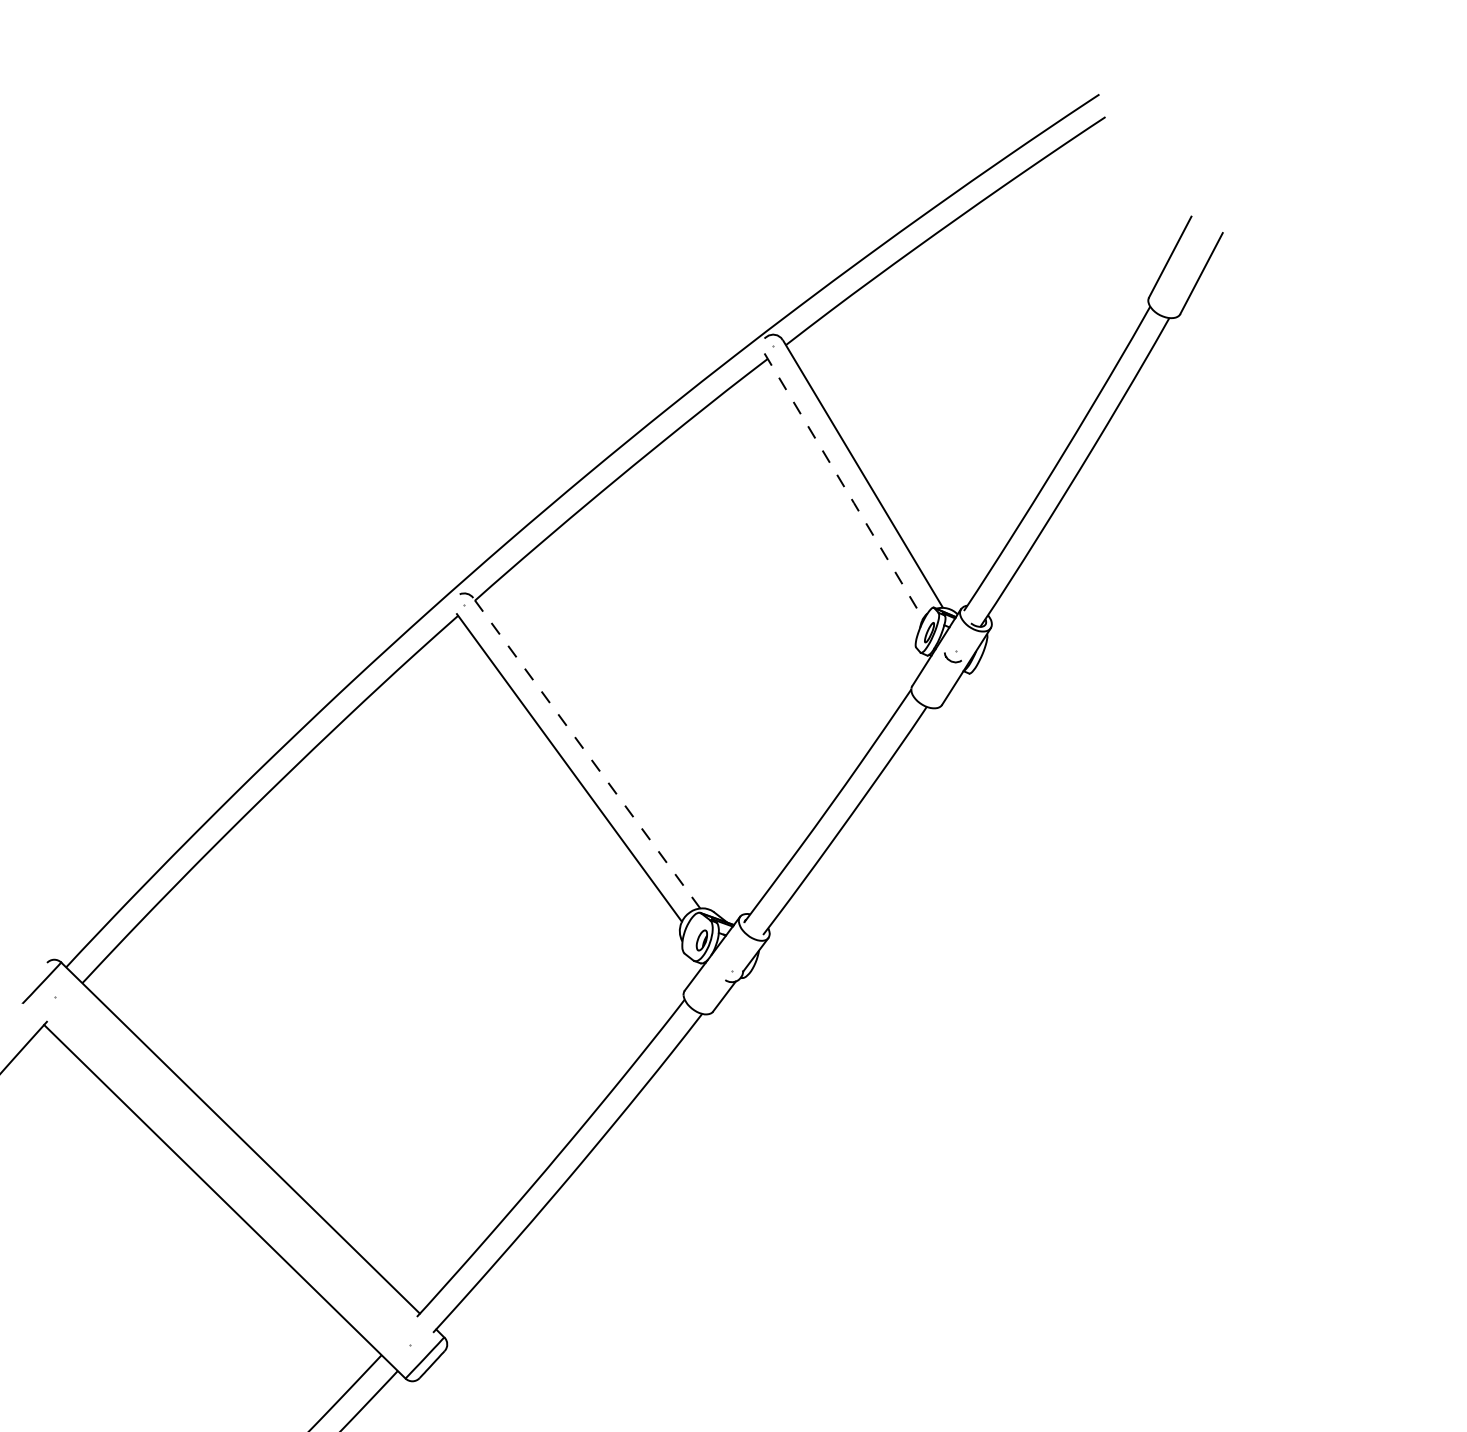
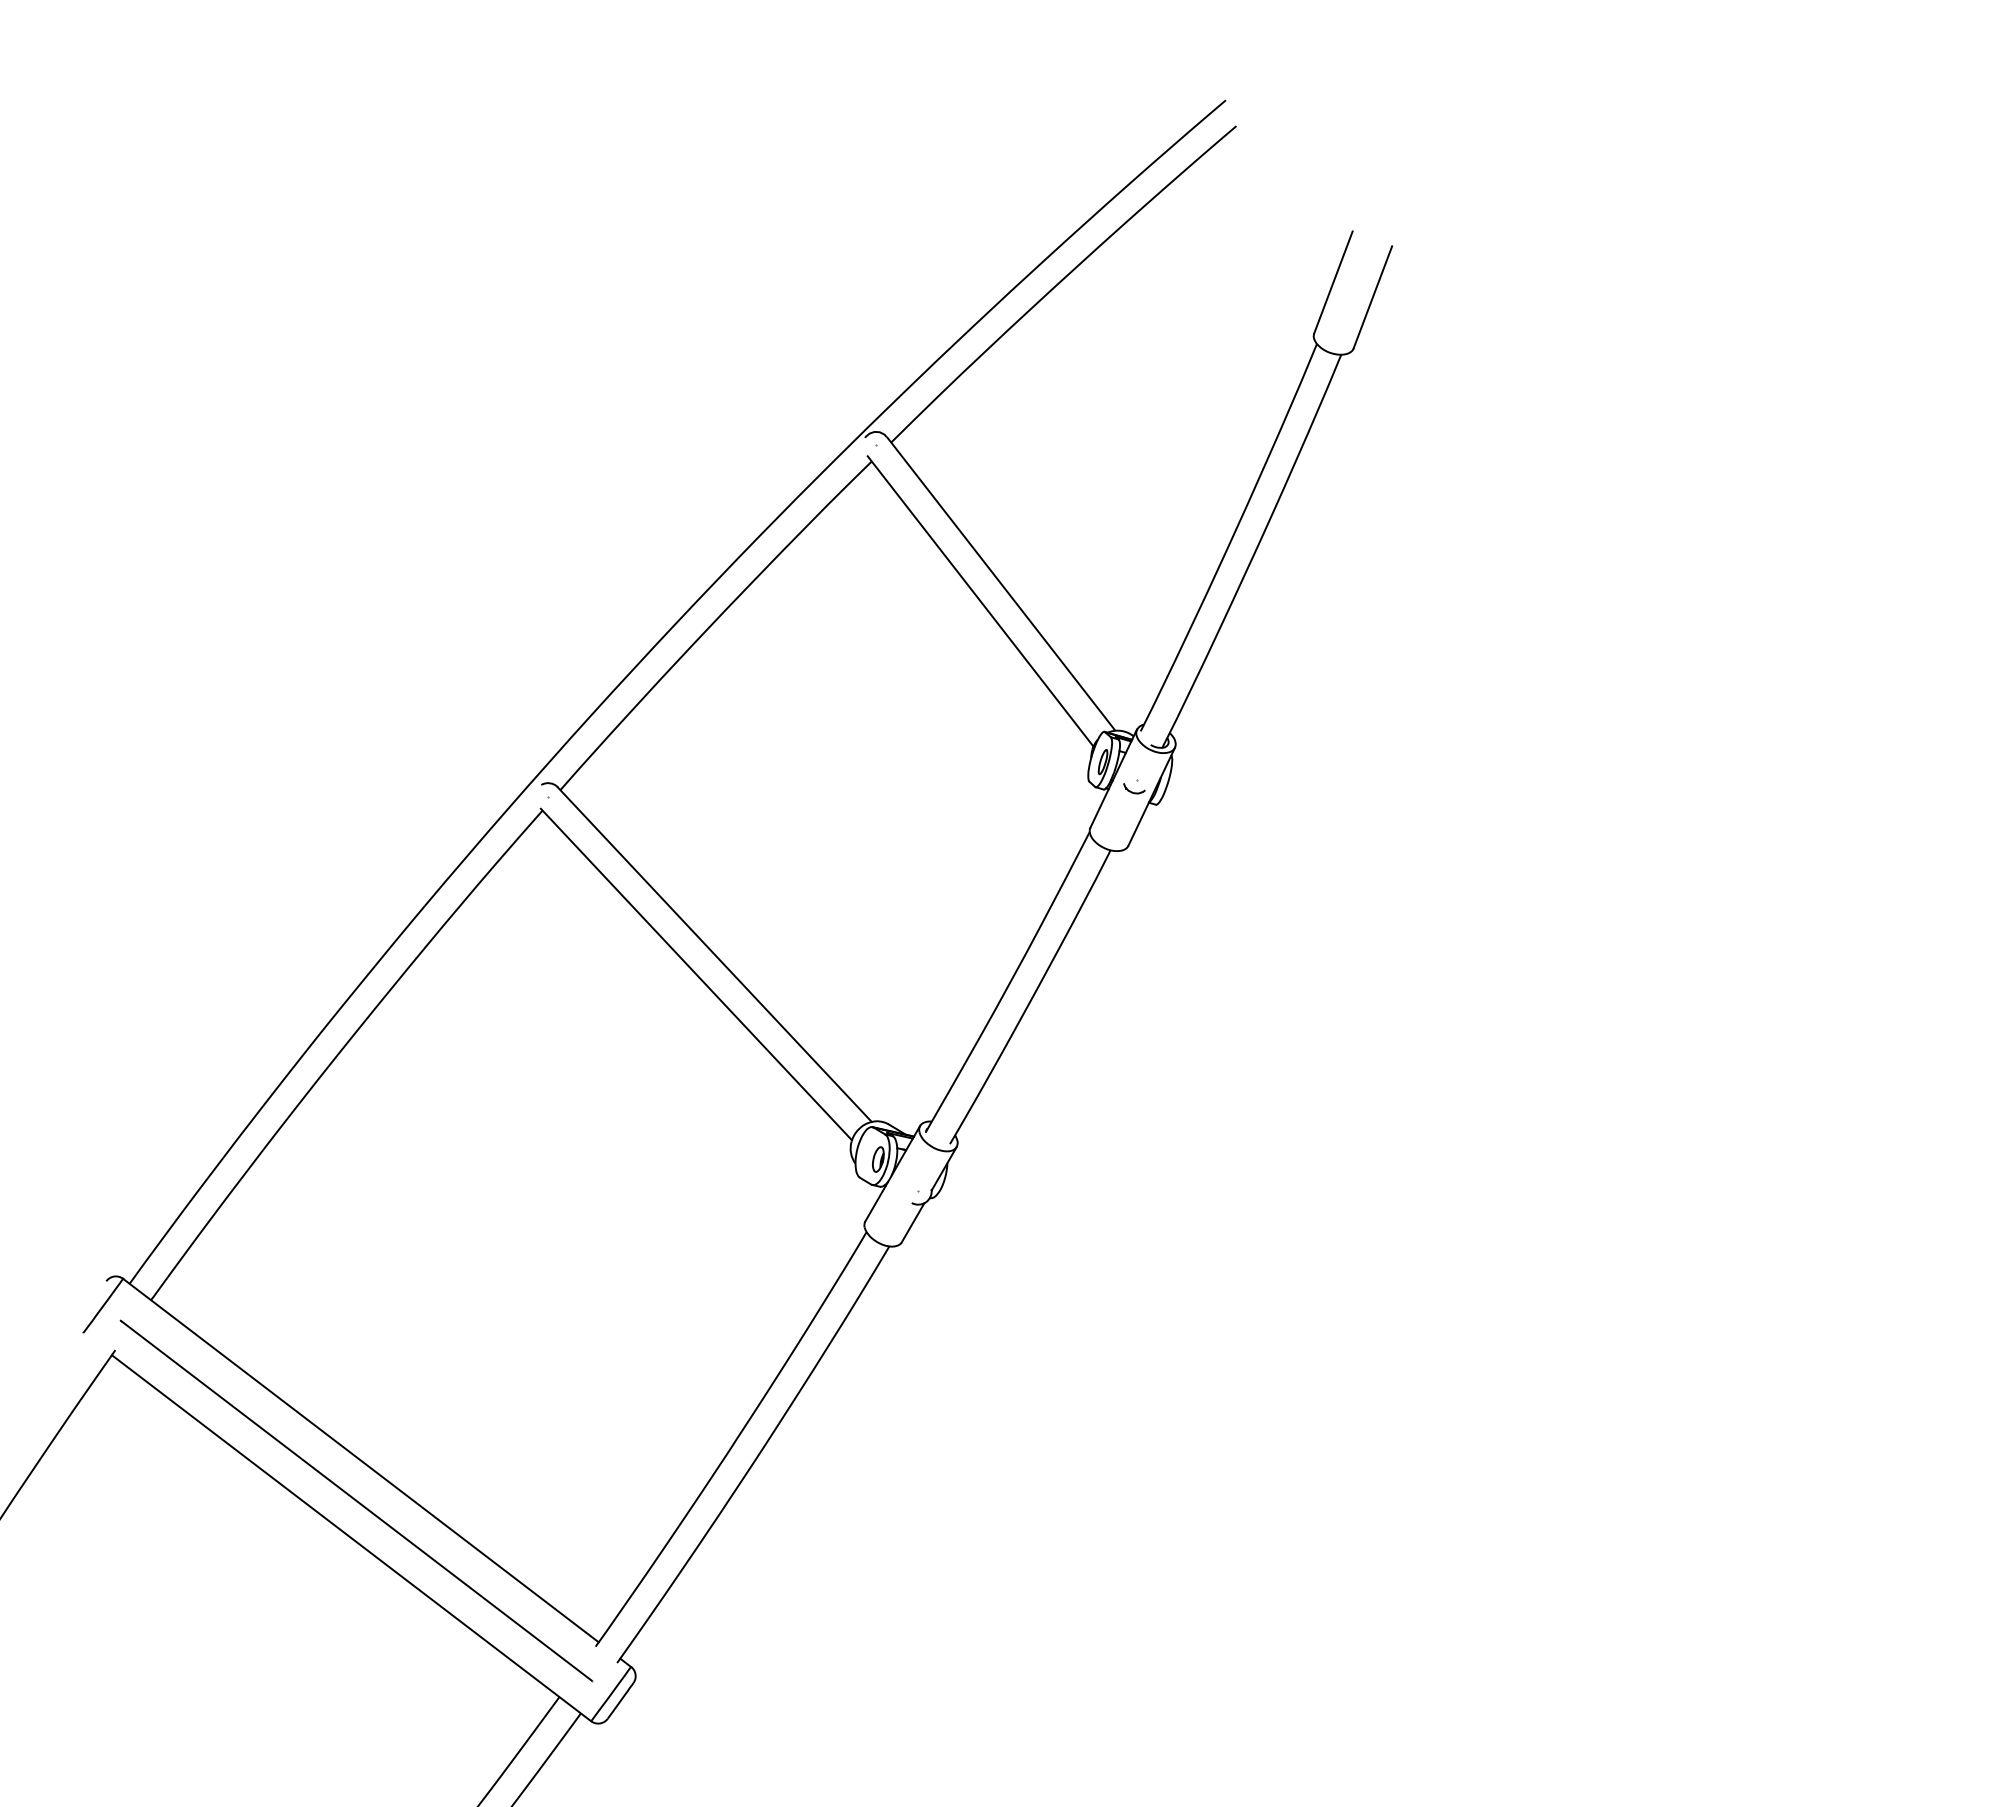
line: (844, 487) -> (981, 602), dashed -> solid
line: (586, 753) -> (714, 954), dashed -> solid
line: (232, 1170) -> (355, 1500), added

